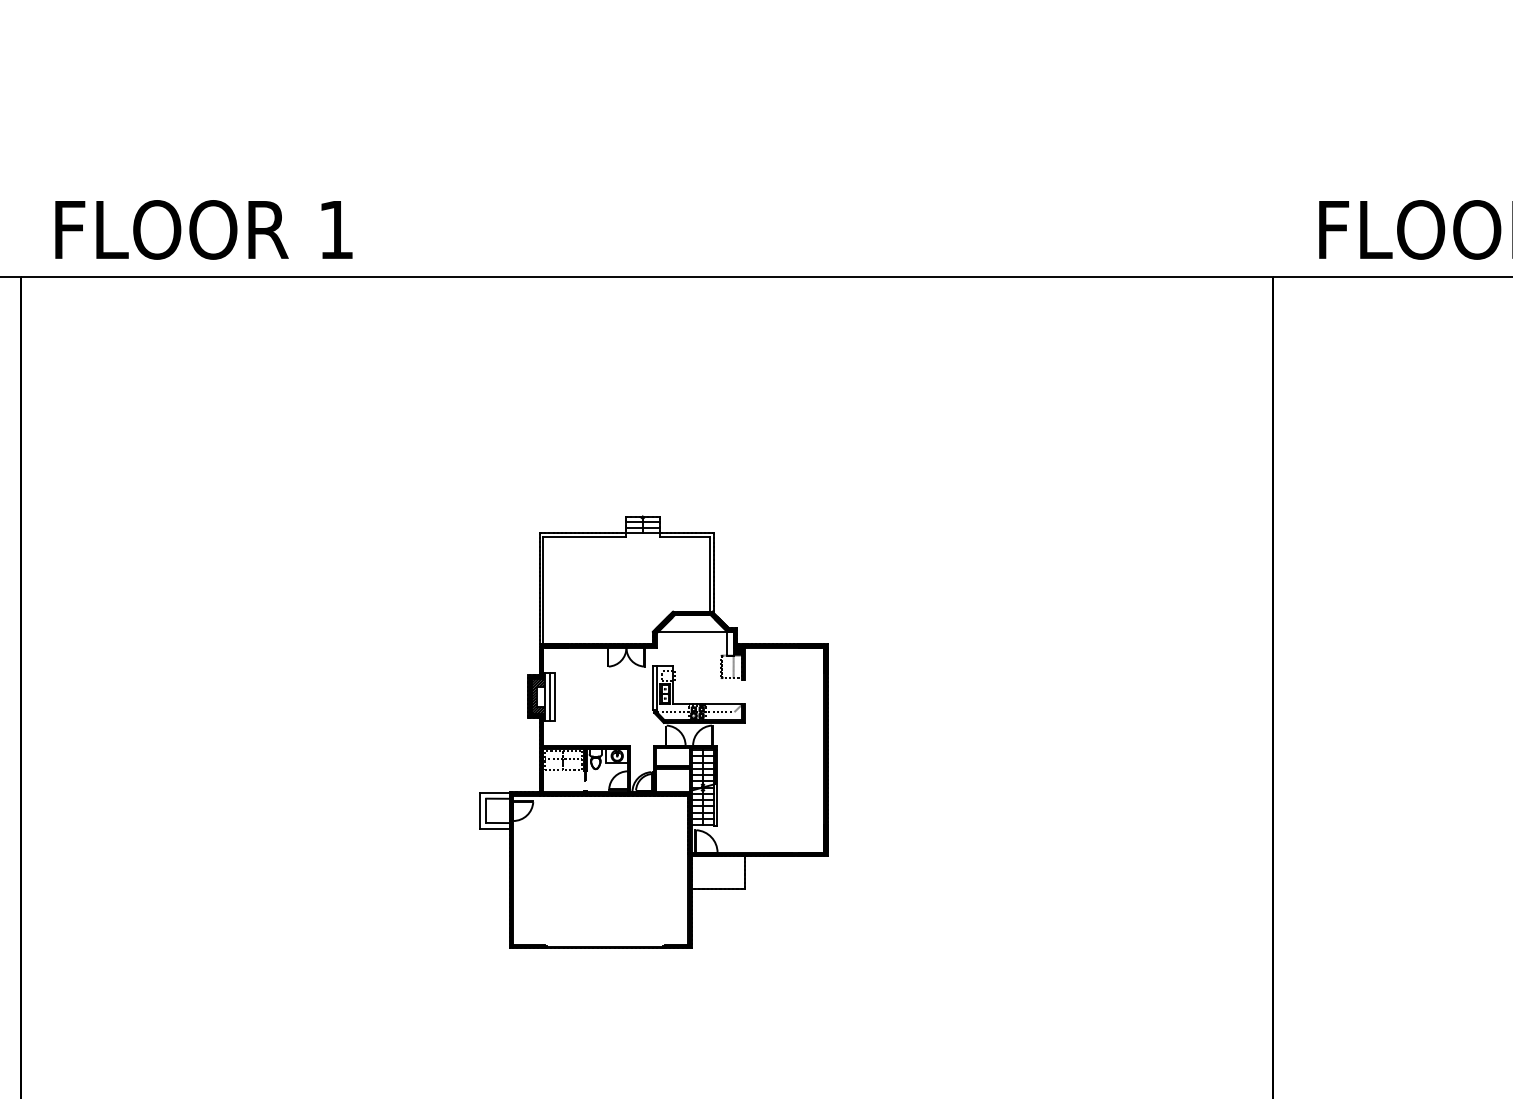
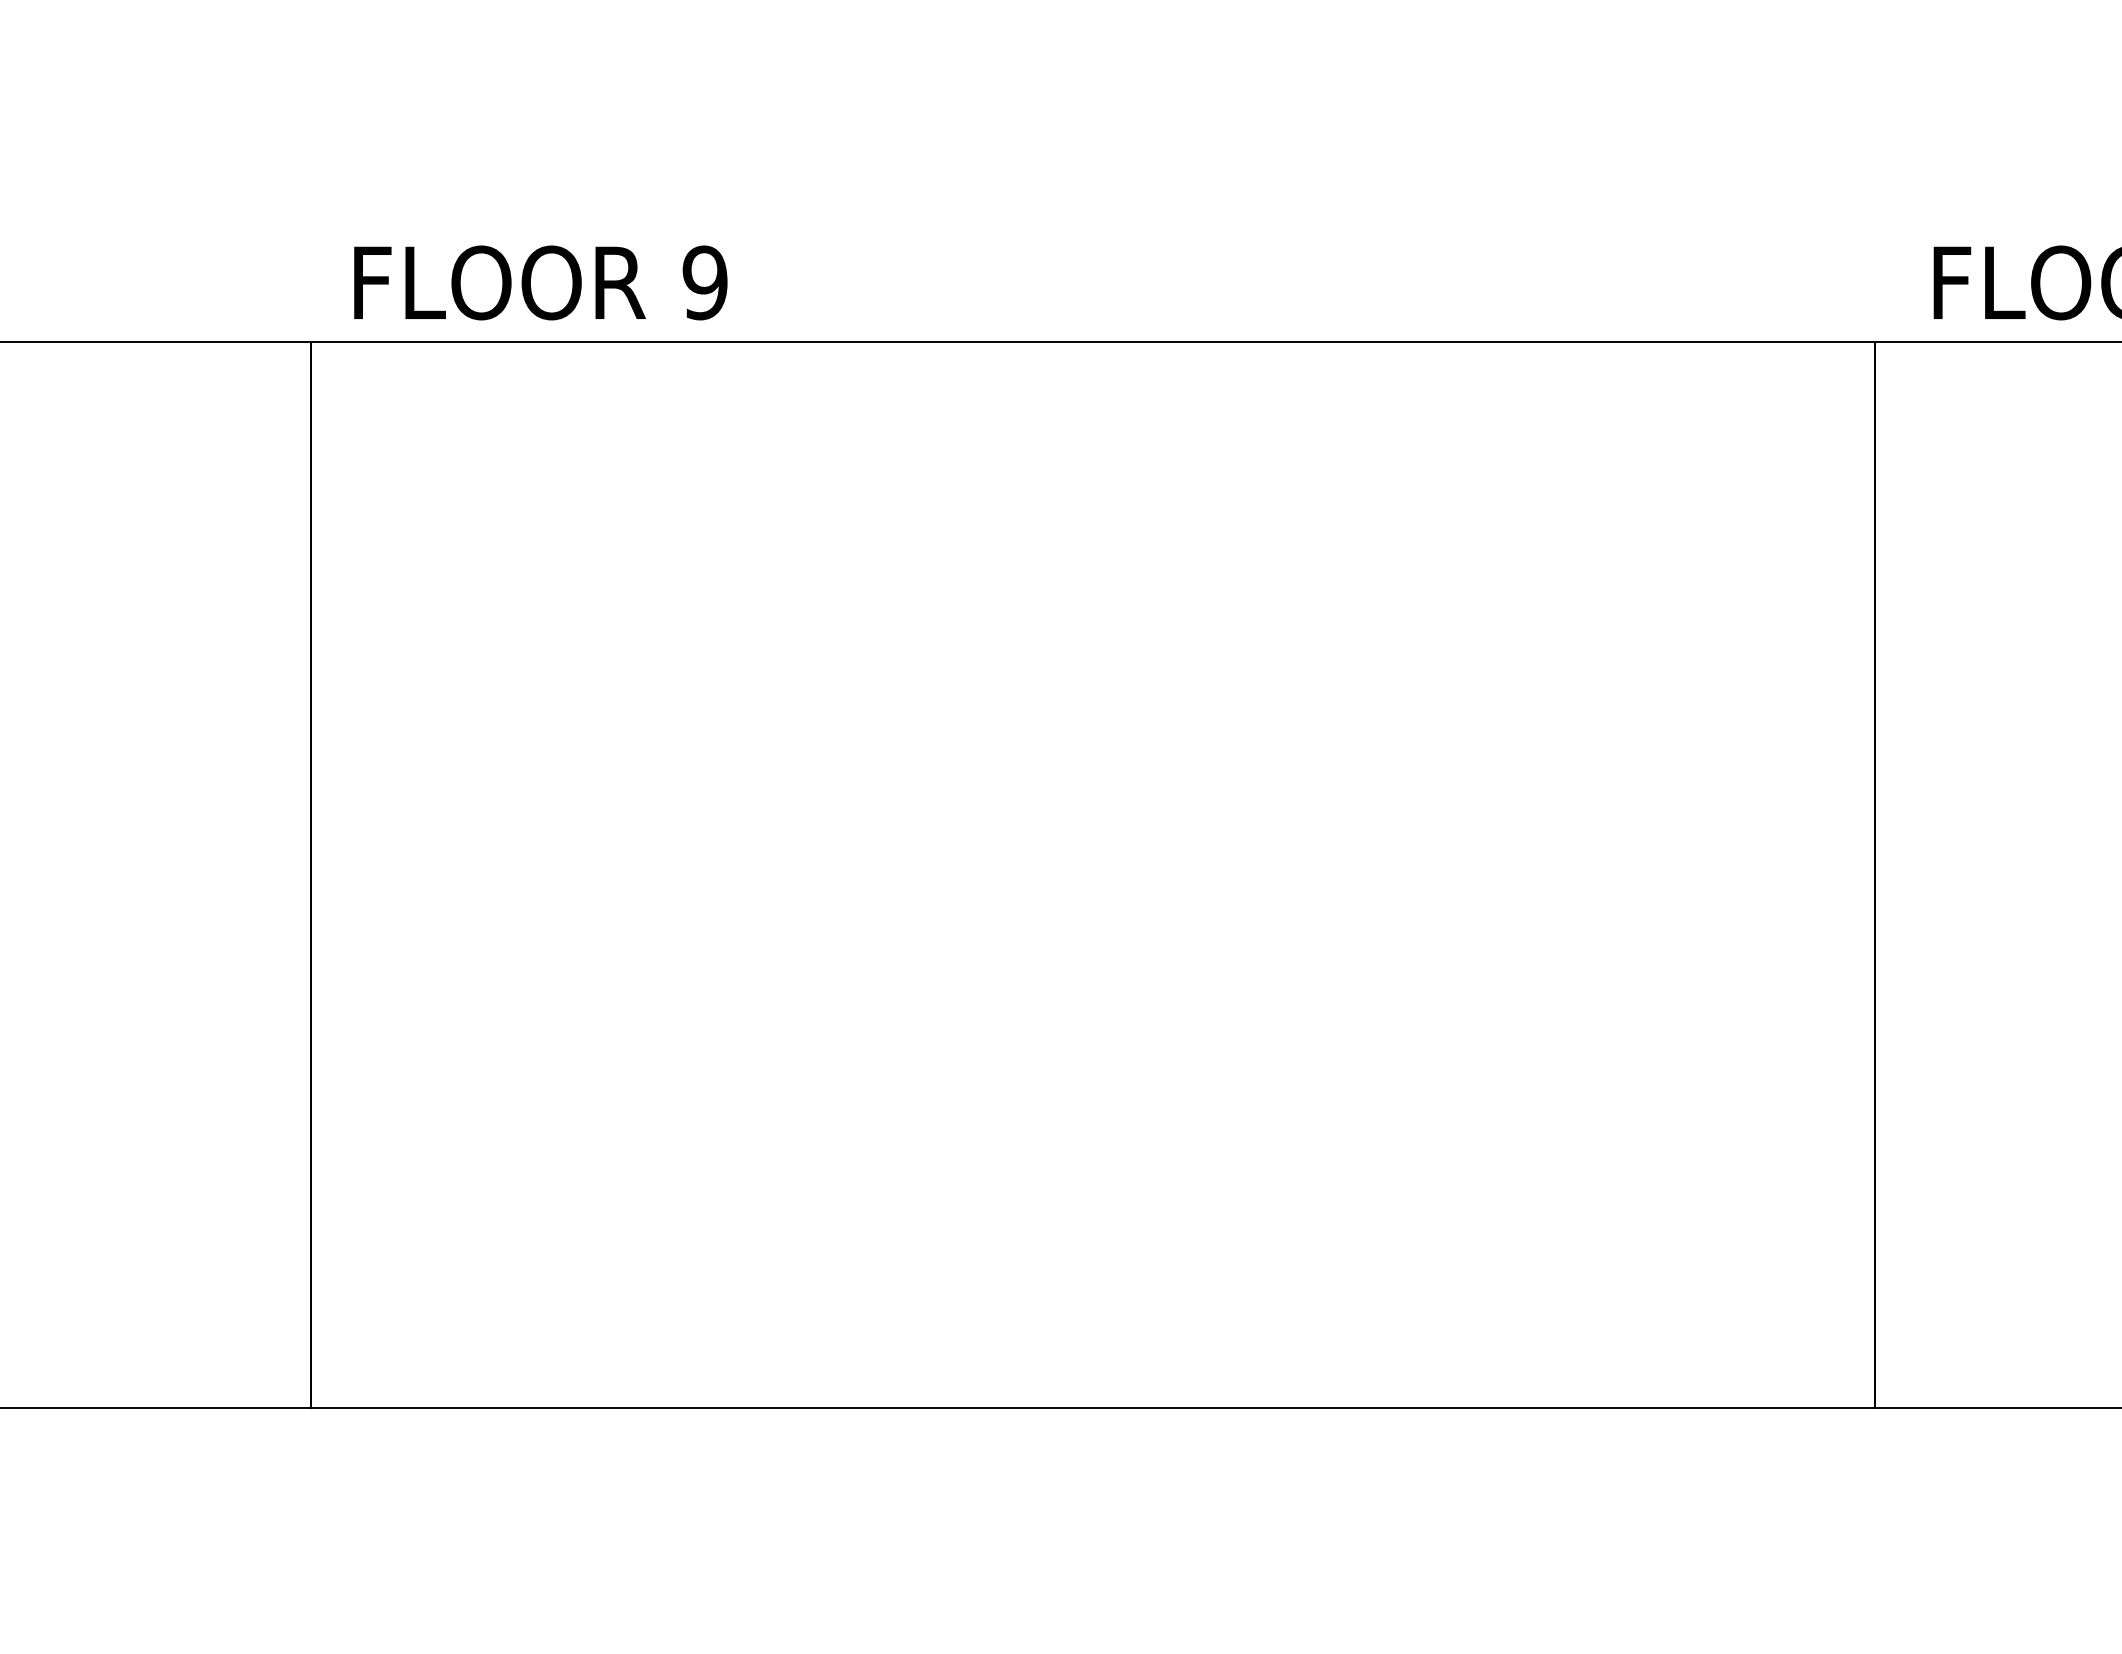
text: (335, 229) -> (704, 282), 1 -> 9
part: (654, 732) -> (1102, 910), removed

